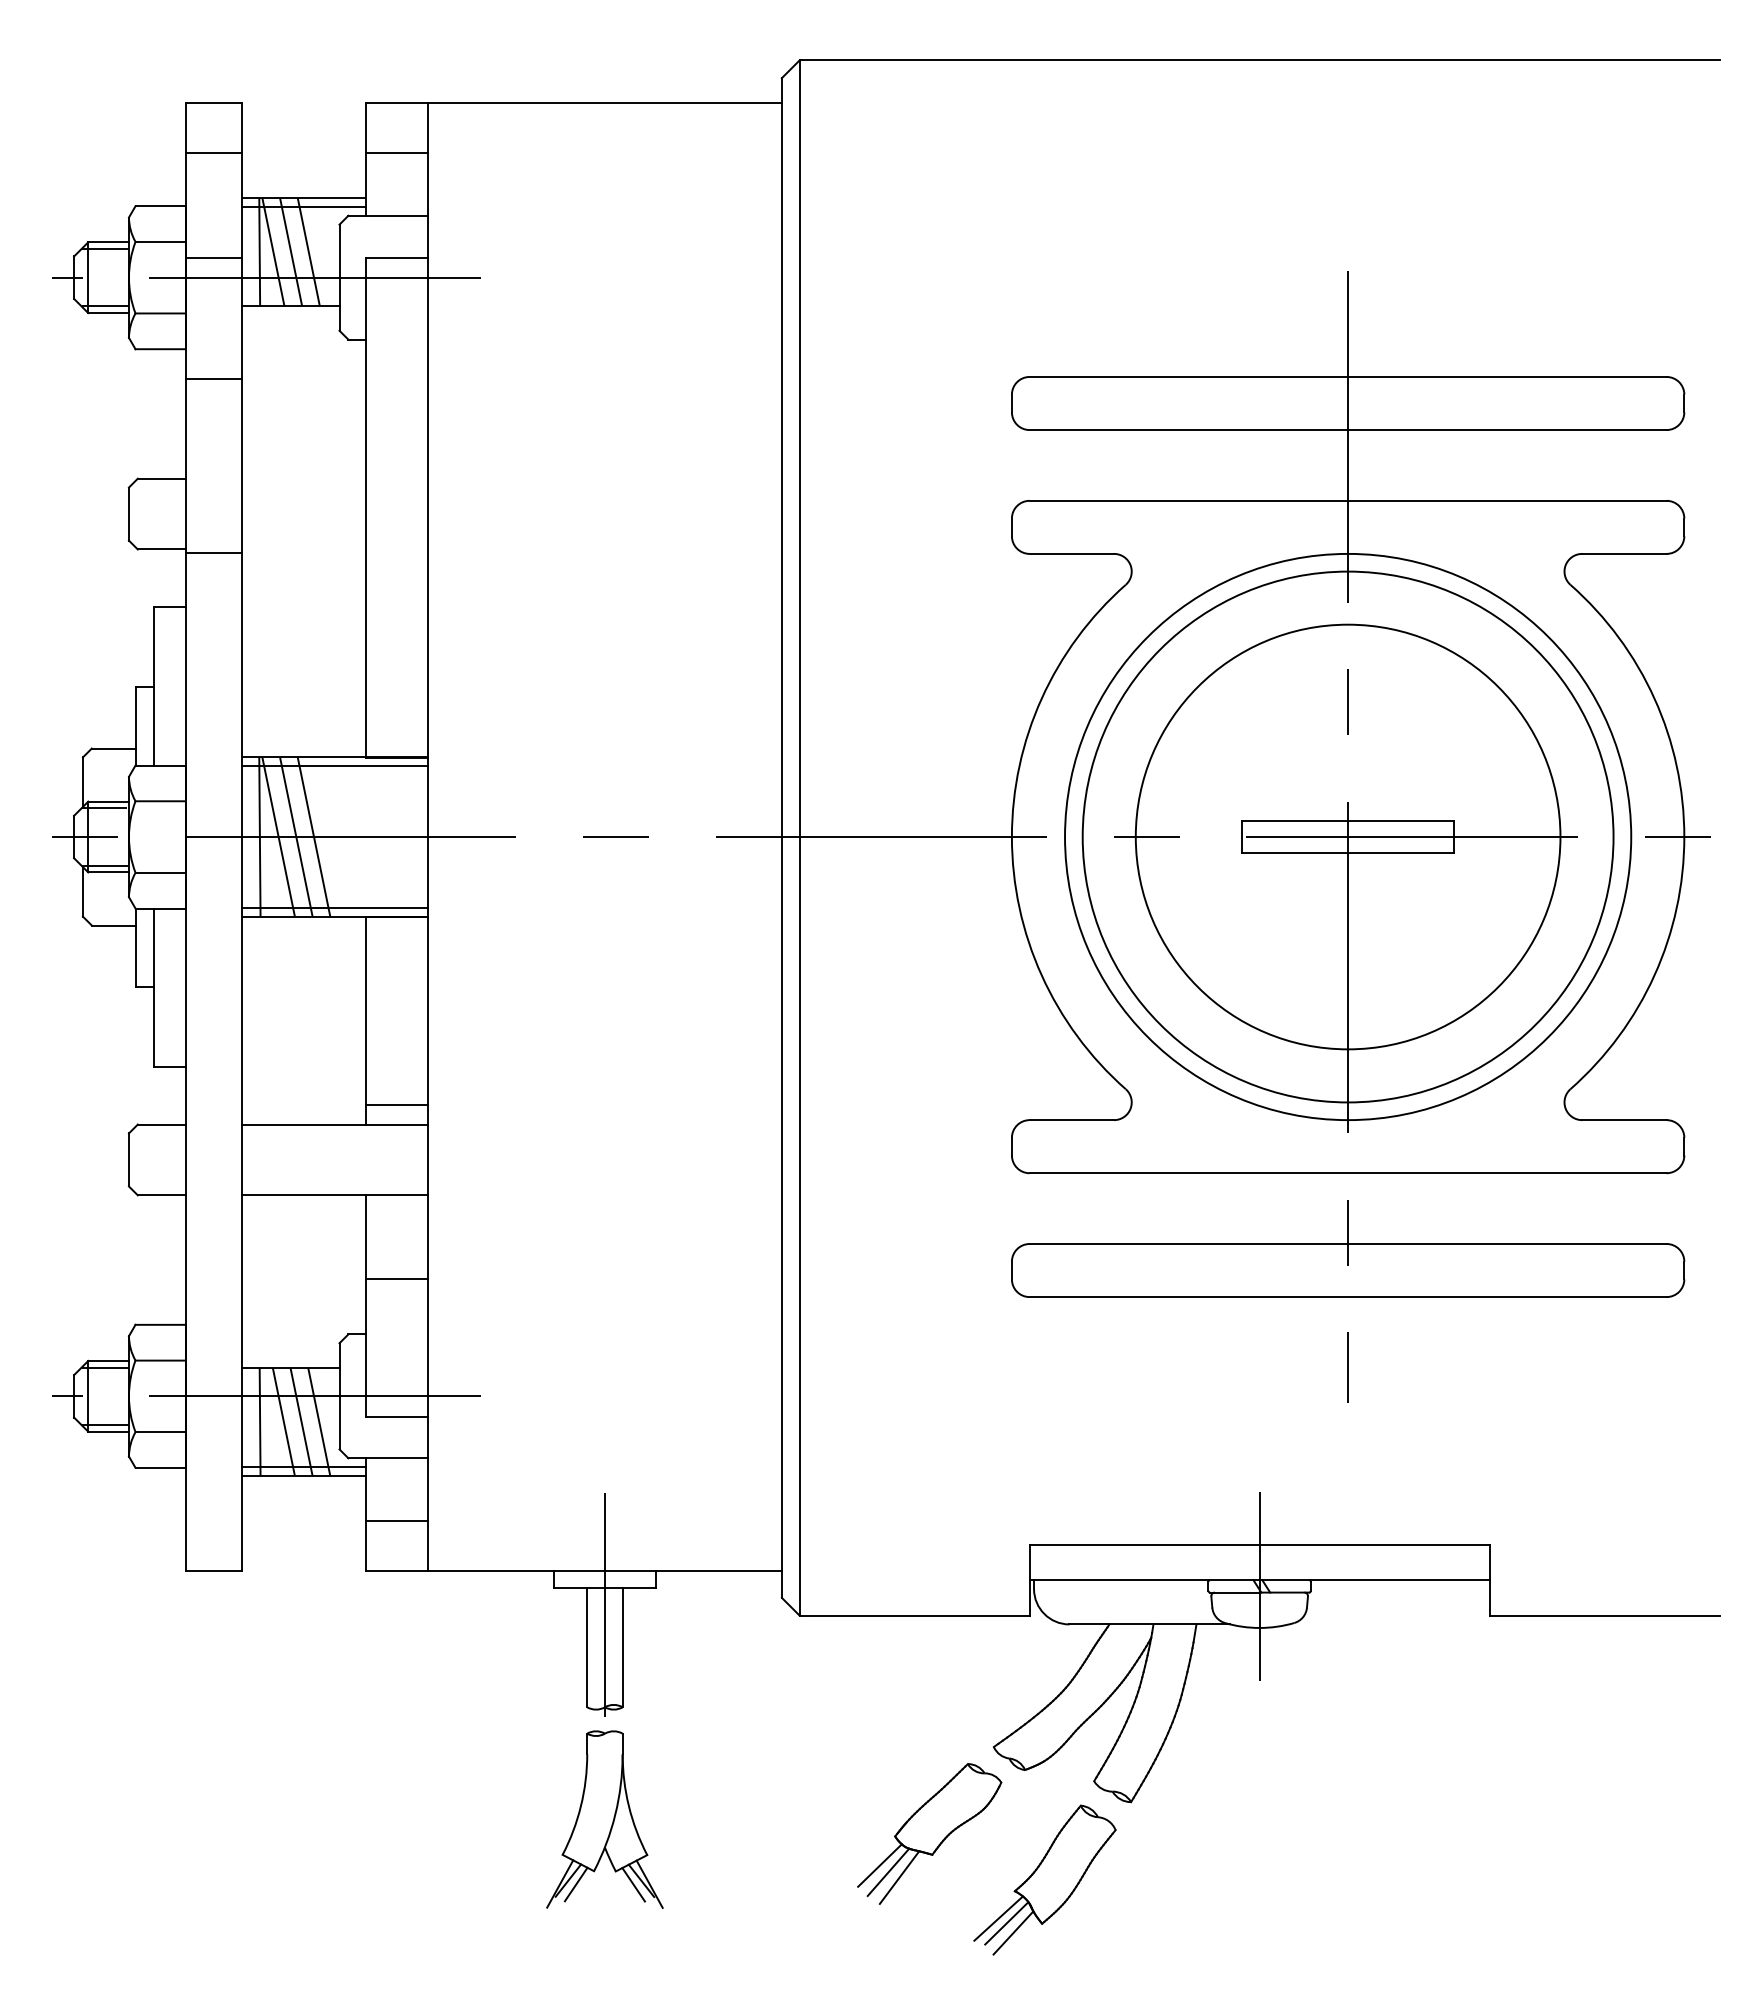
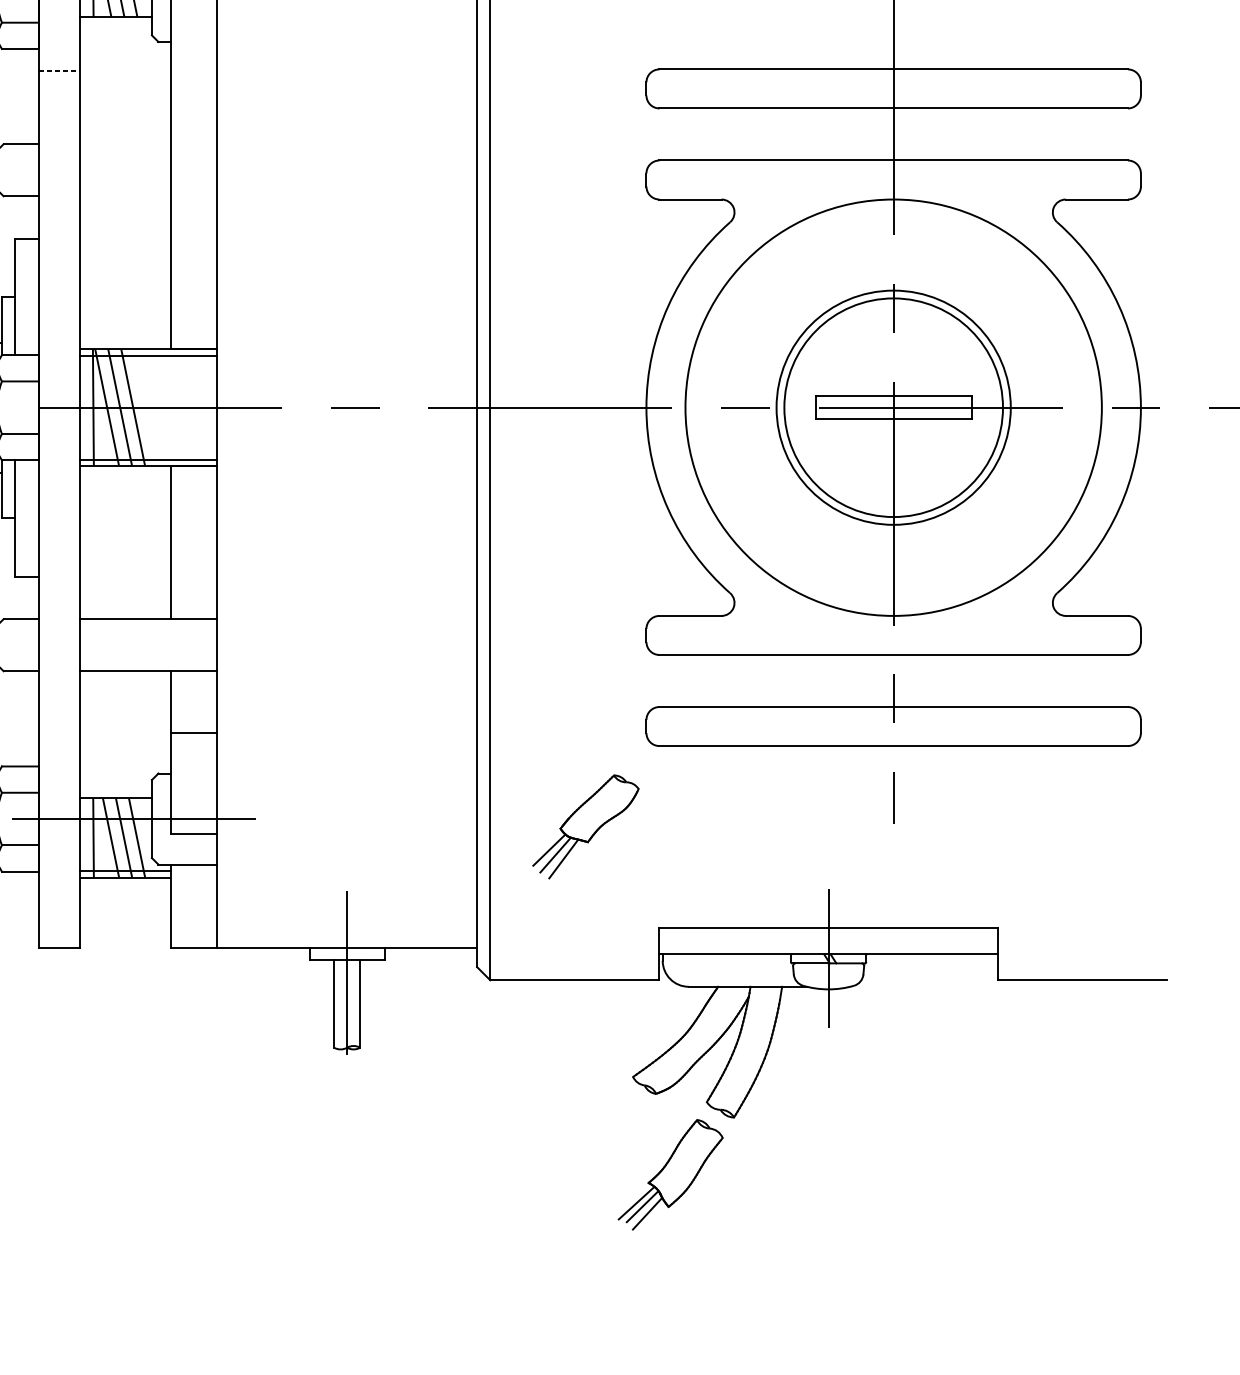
line: (214, 378) -> (60, 70), solid -> dashed
line: (213, 552) -> (59, 198), removed
circle: (1347, 836) -> (893, 407), size x0.6
circle: (1347, 836) -> (893, 407), size x0.7
line: (397, 1104) -> (194, 604), removed
line: (397, 1520) -> (194, 910), removed
part: (604, 1819) -> (346, 1130), removed
part: (929, 1833) -> (585, 826), moved

